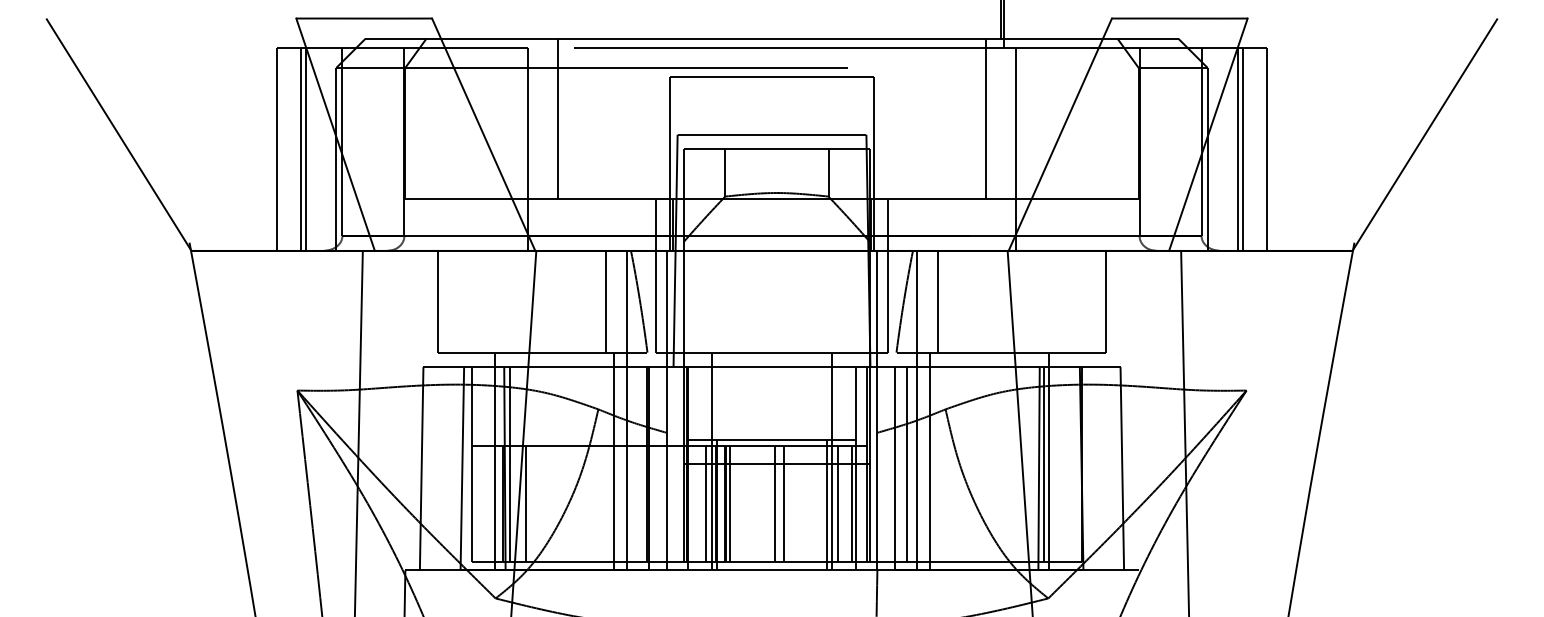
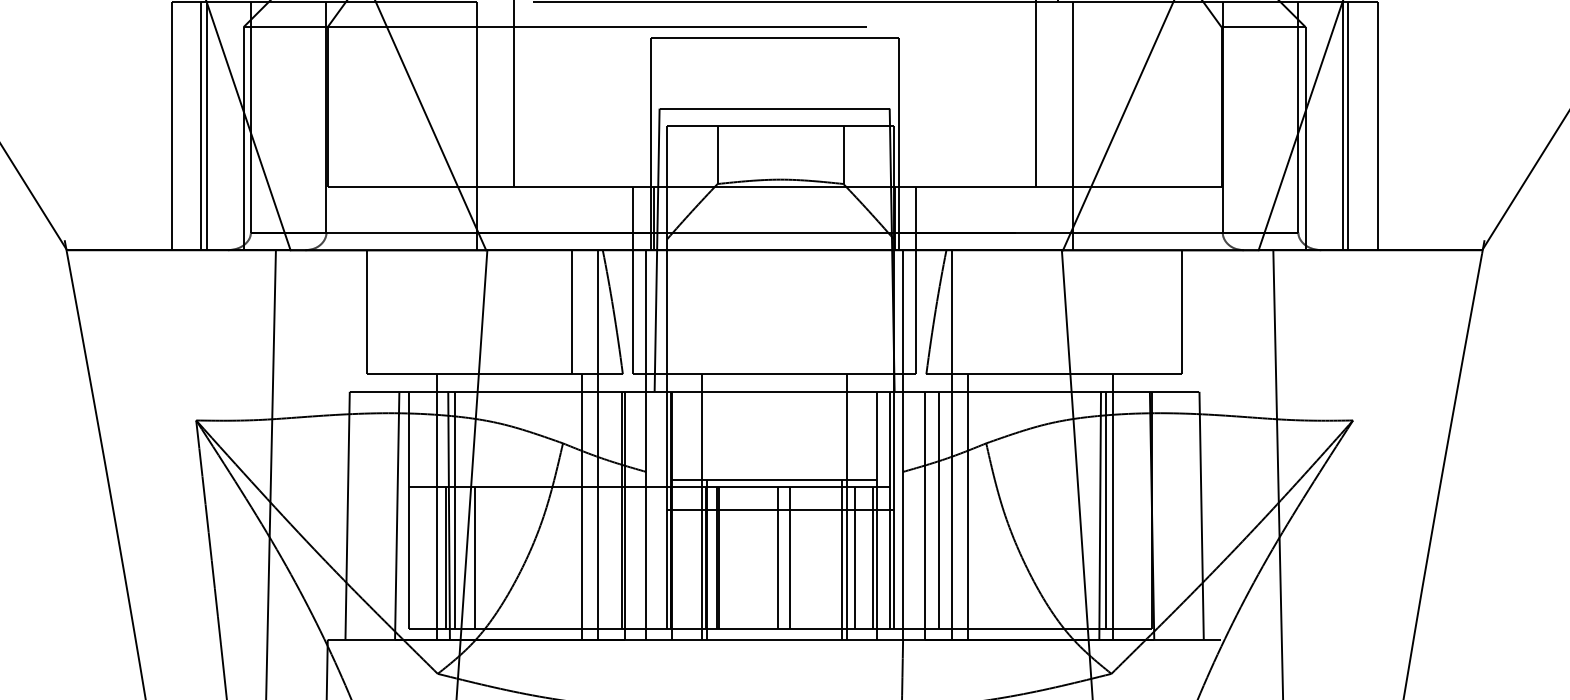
line: (937, 301) -> (976, 311), removed
line: (706, 503) -> (694, 558), removed
line: (730, 503) -> (724, 558), removed

